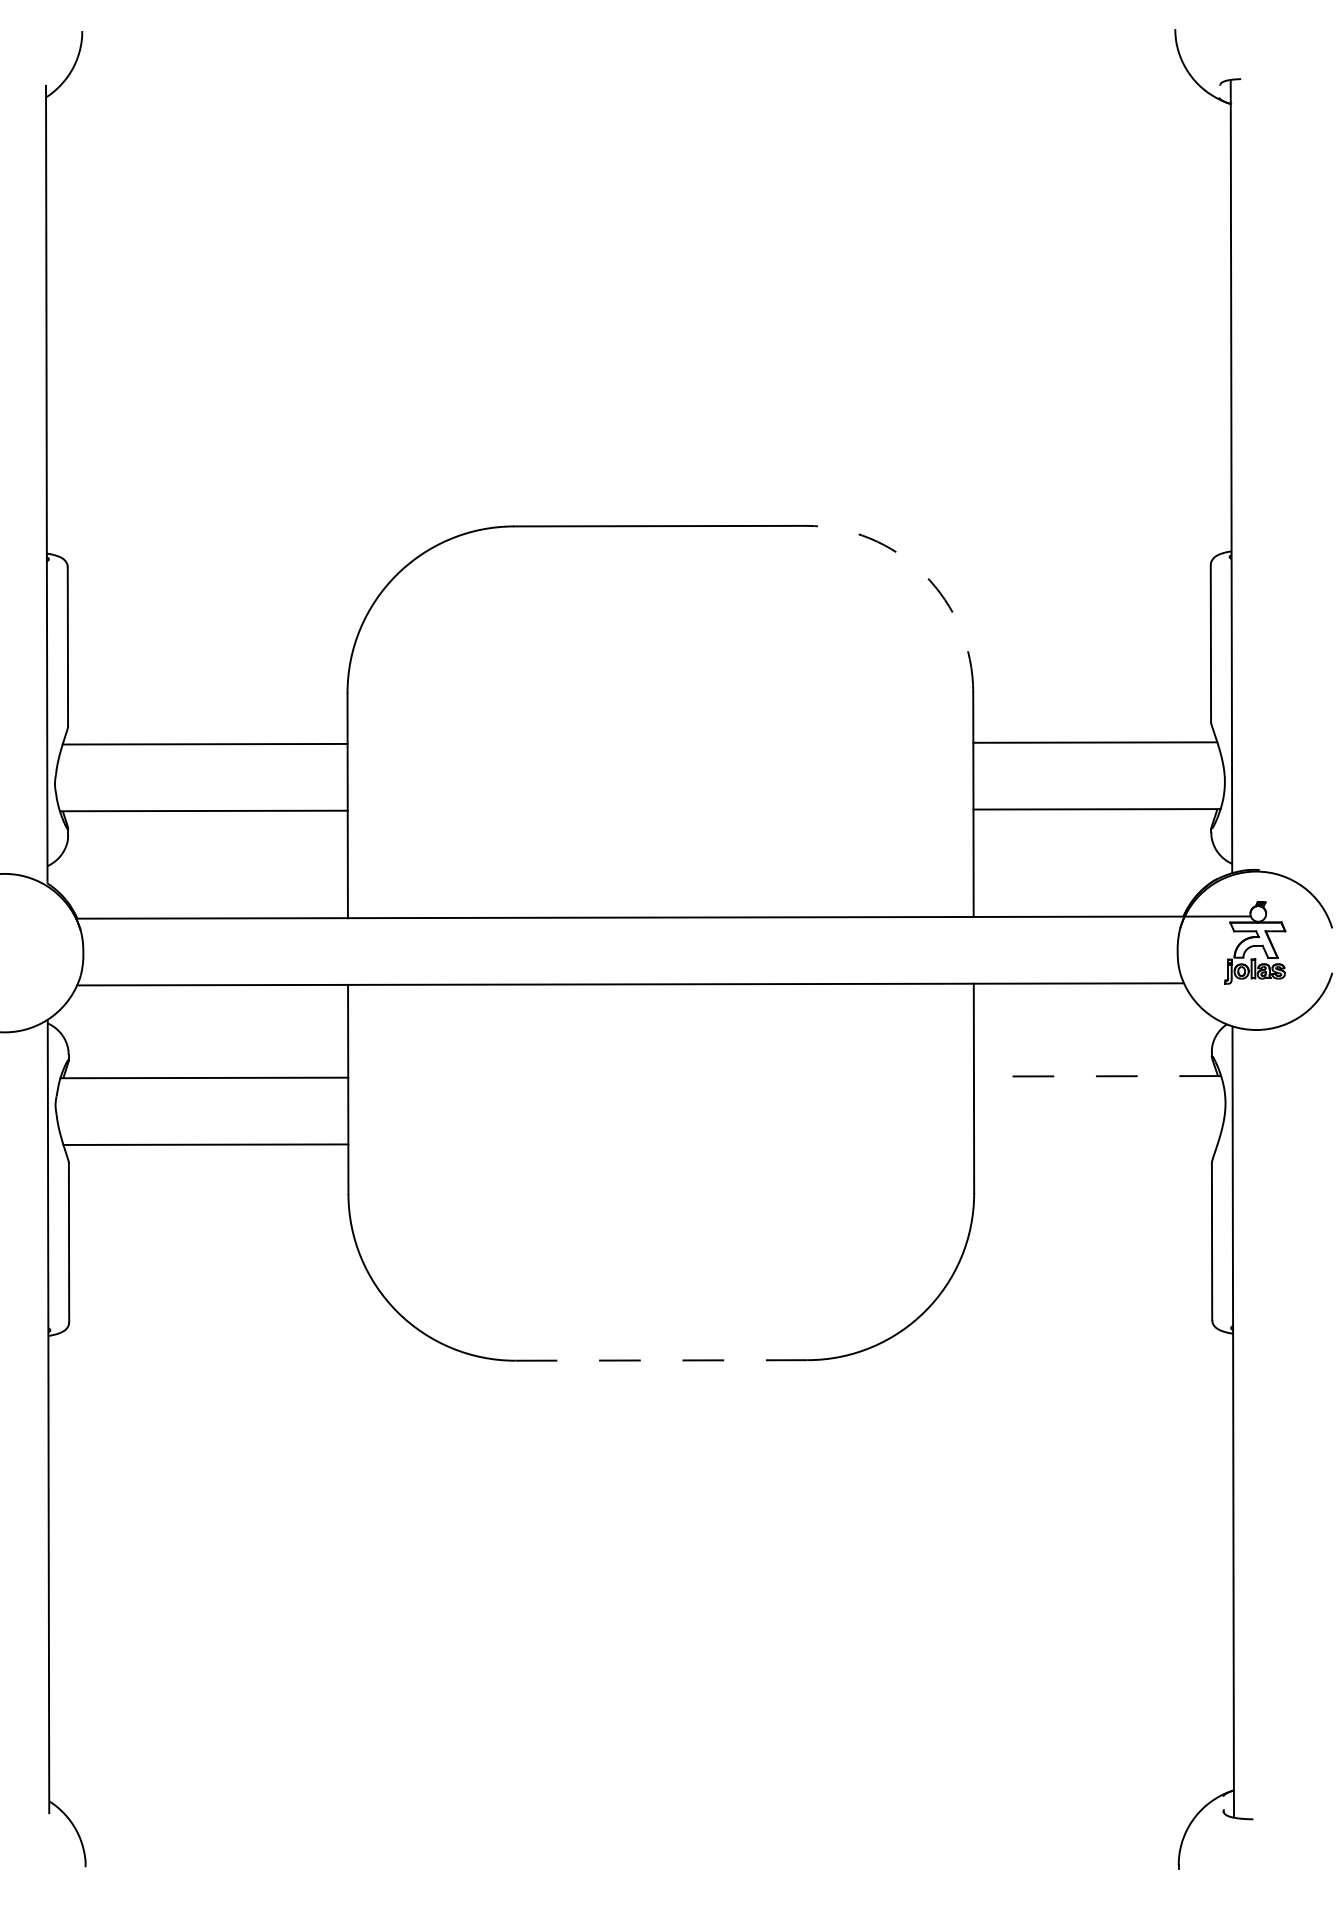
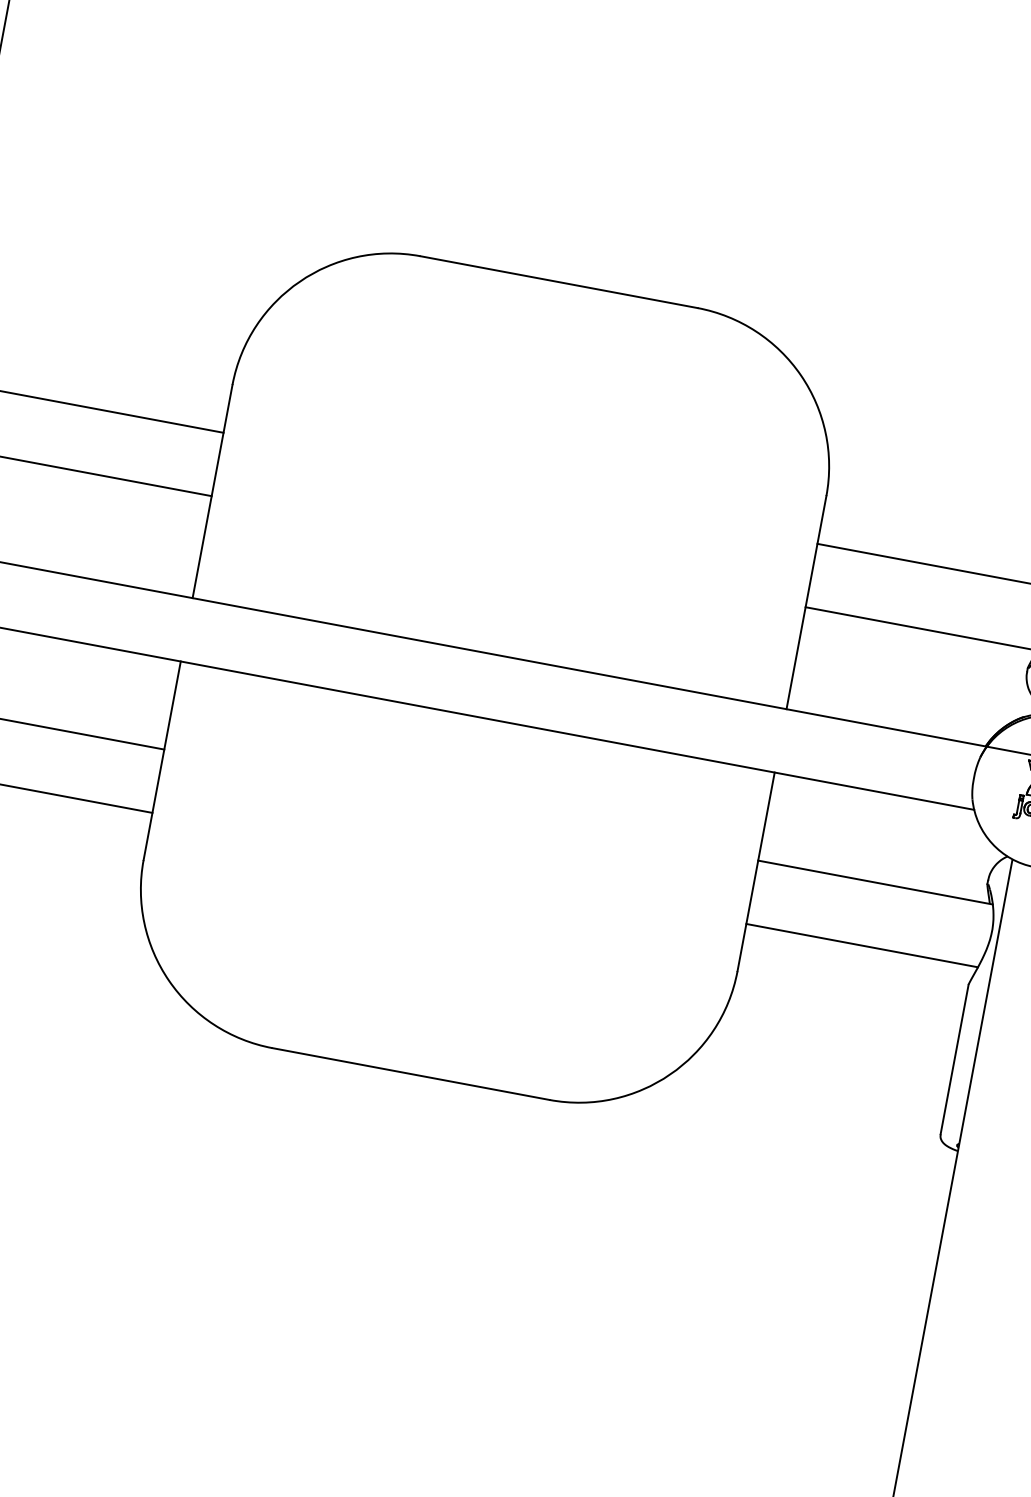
arc: (924, 574) -> (801, 375), dashed -> solid
line: (1097, 1076) -> (875, 882), dashed -> solid
line: (1096, 1142) -> (862, 945), added
line: (661, 1360) -> (410, 1074), dashed -> solid

